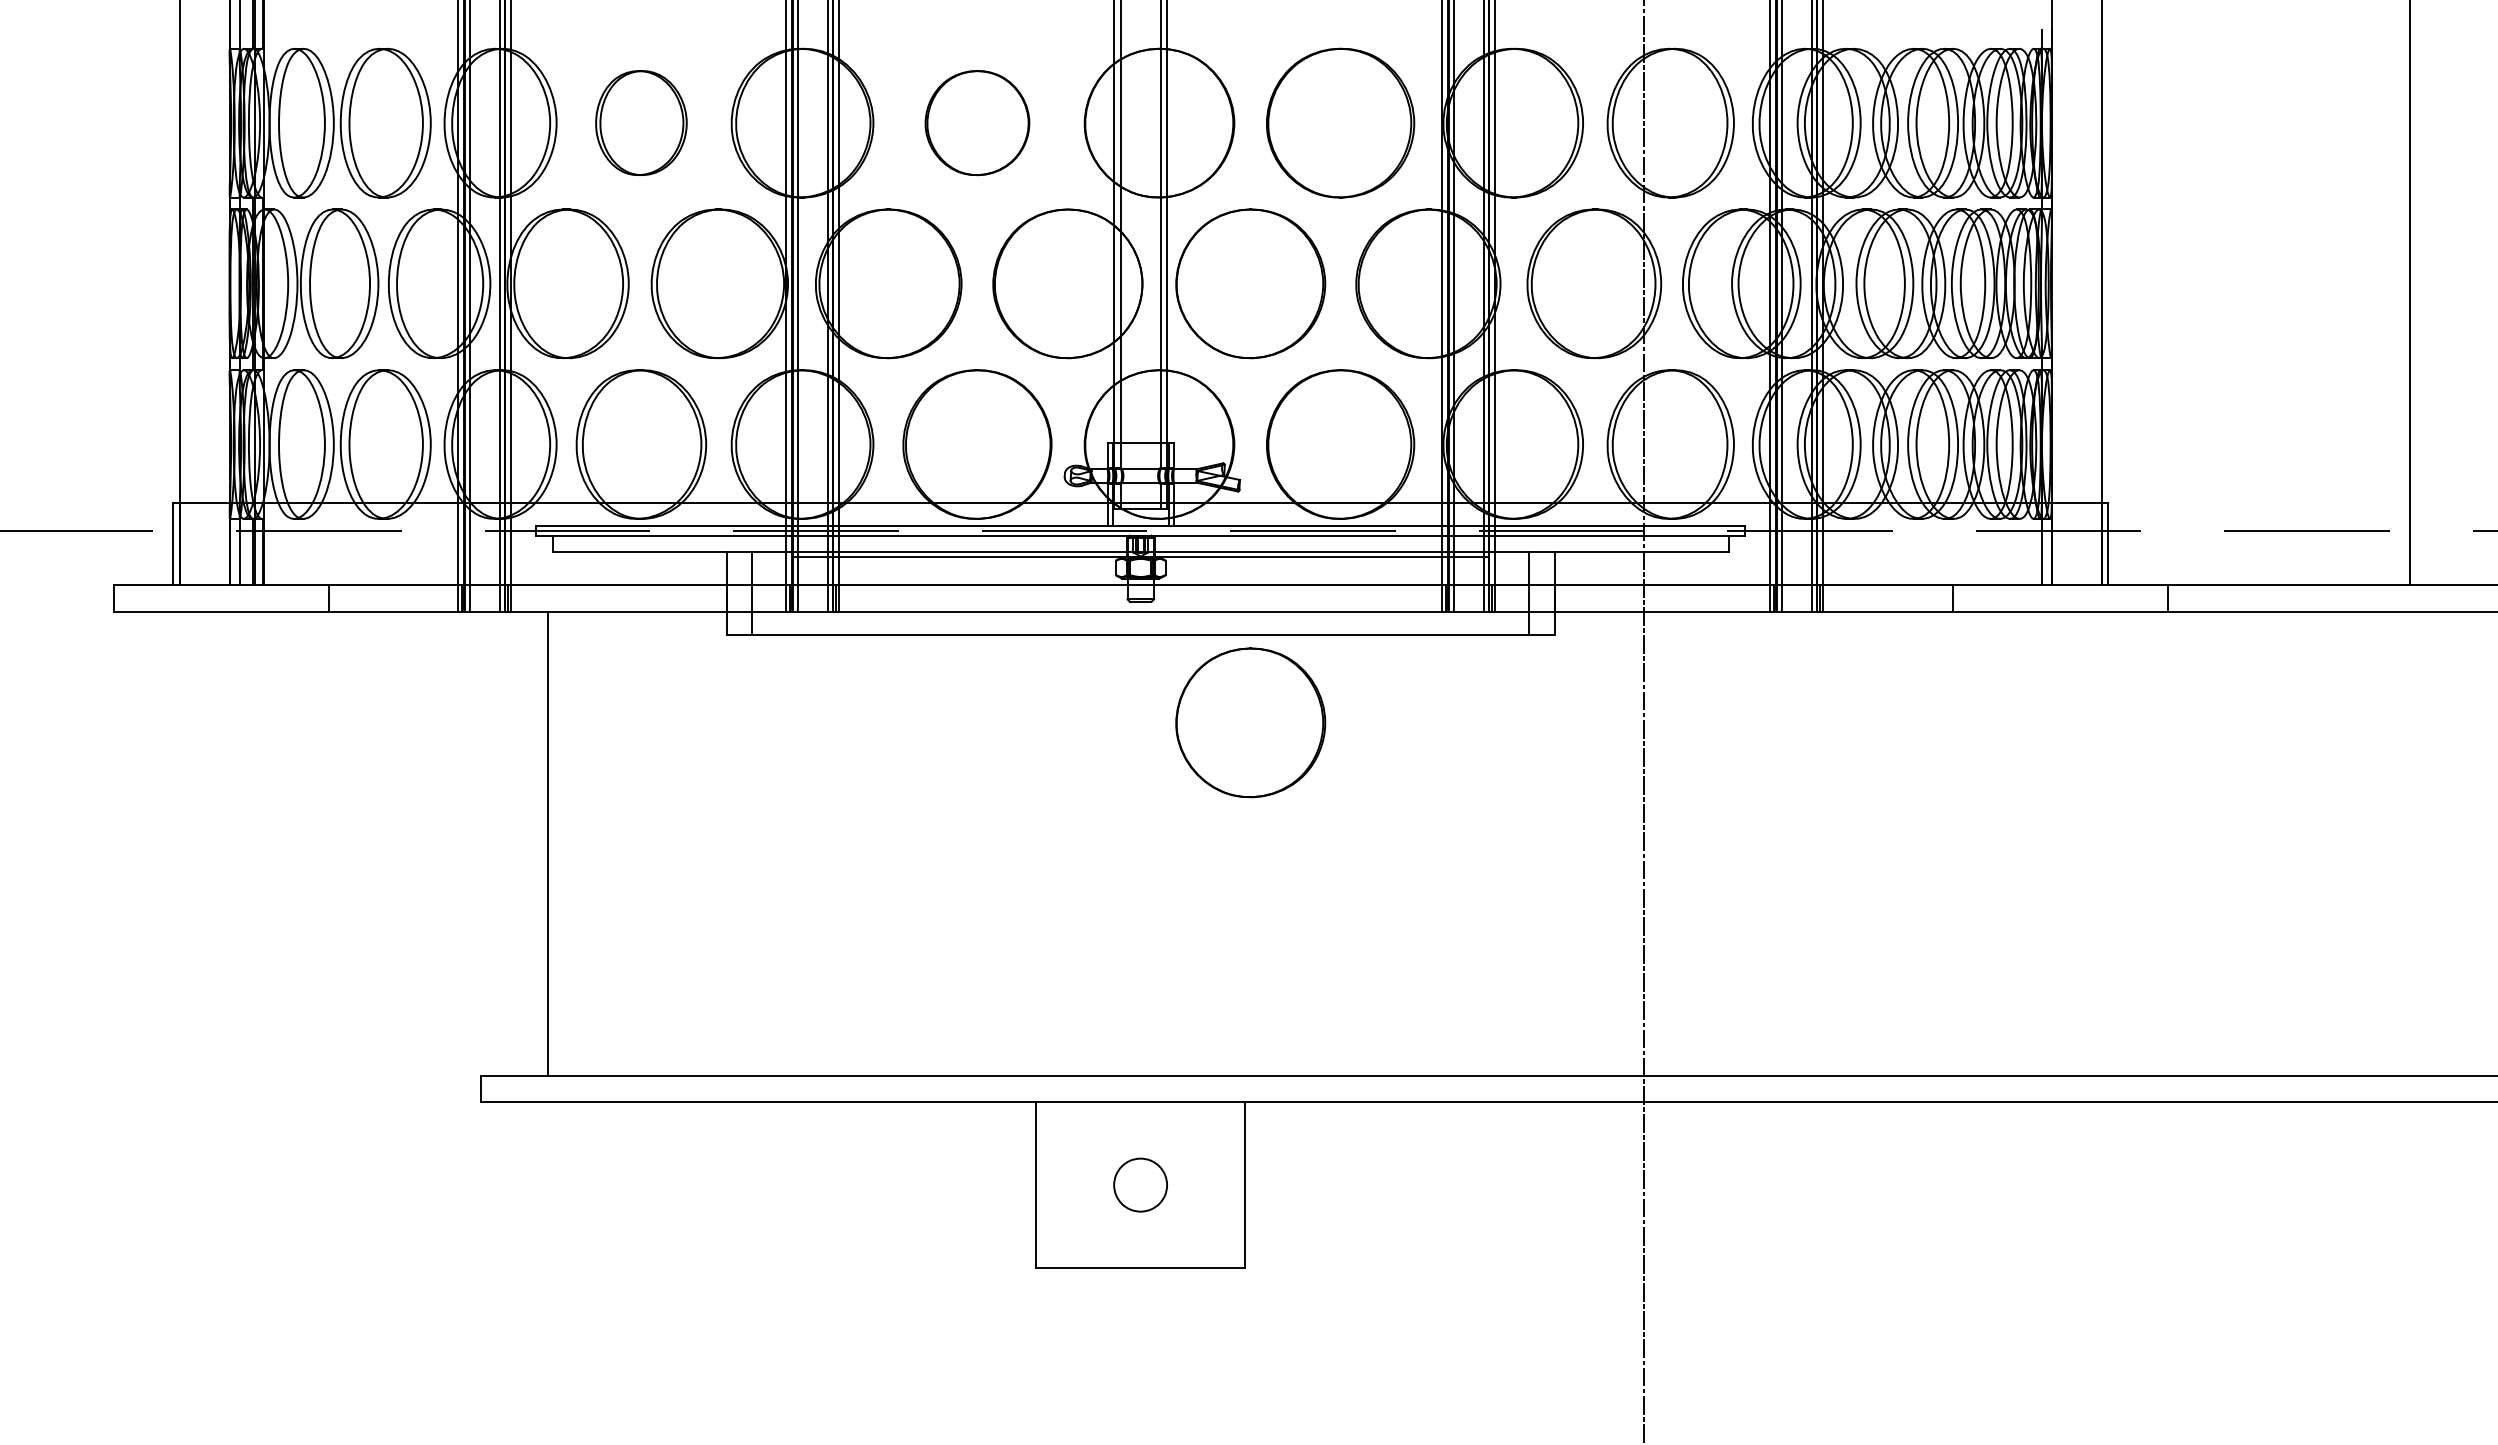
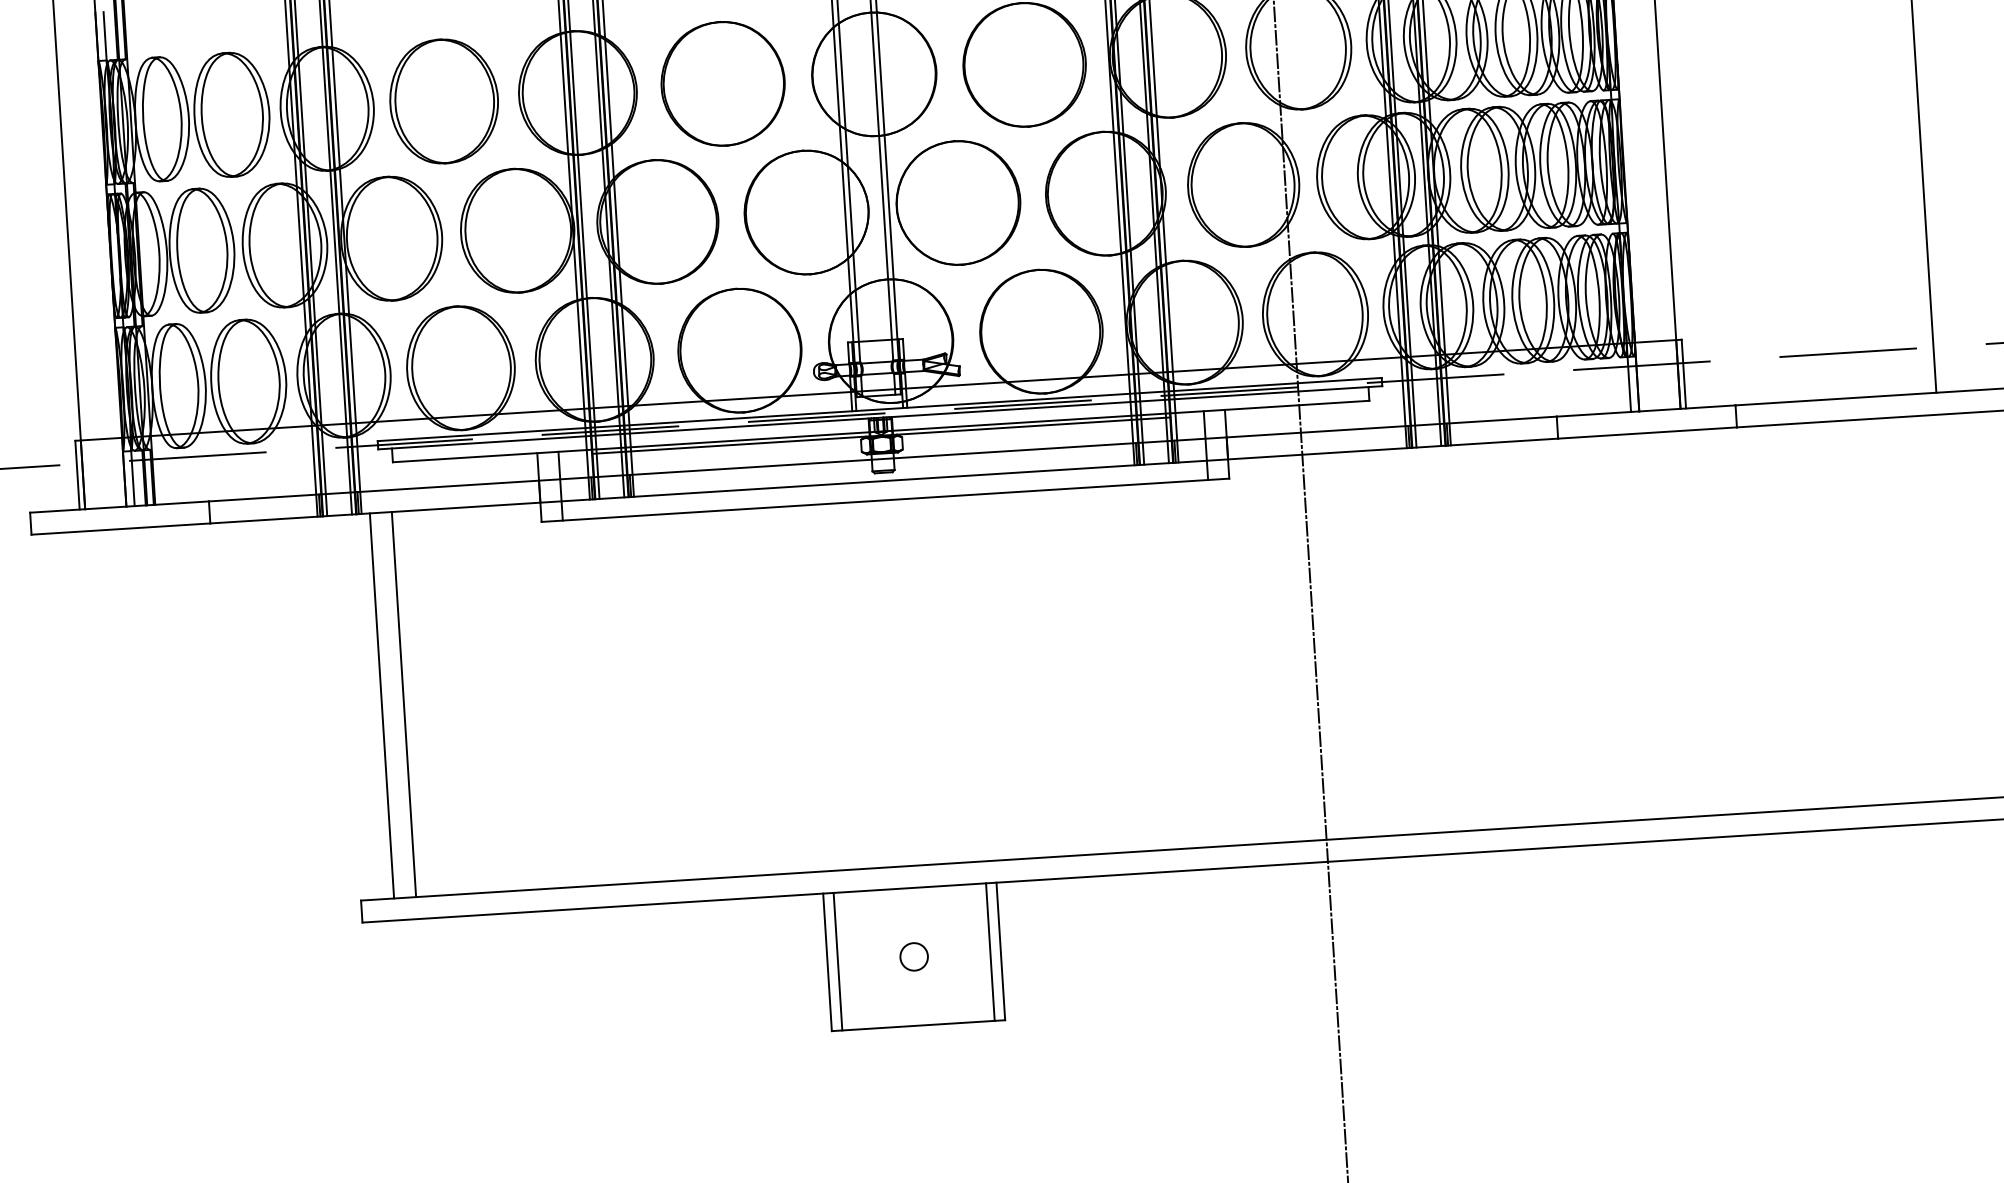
part: (641, 122) -> (444, 100), size x1.43
part: (977, 122) -> (723, 83), size x1.43
part: (1250, 722) -> (981, 567), removed
line: (521, 843) -> (382, 705), added
line: (1048, 1184) -> (837, 961), added
part: (1140, 1184) -> (913, 956), size x0.62
line: (1232, 1184) -> (990, 951), added

